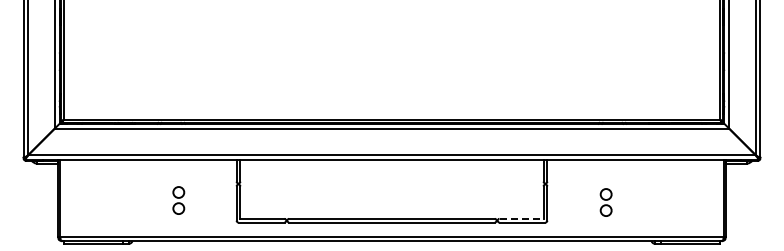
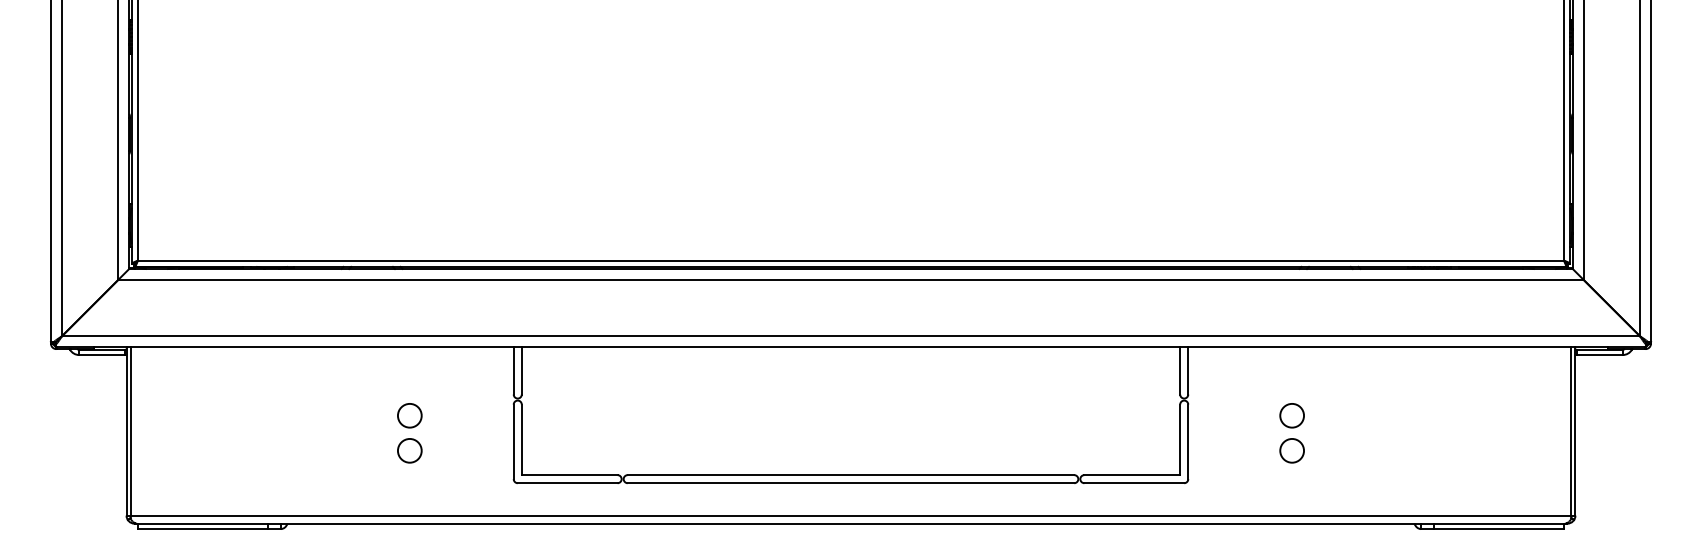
part: (178, 200) -> (409, 433), moved
part: (605, 202) -> (1290, 433), moved
line: (522, 218) -> (1134, 474), dashed -> solid

